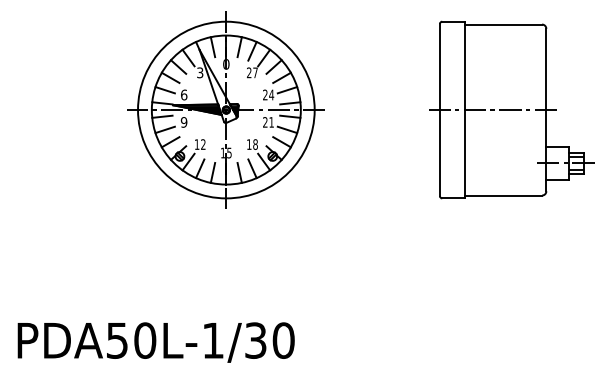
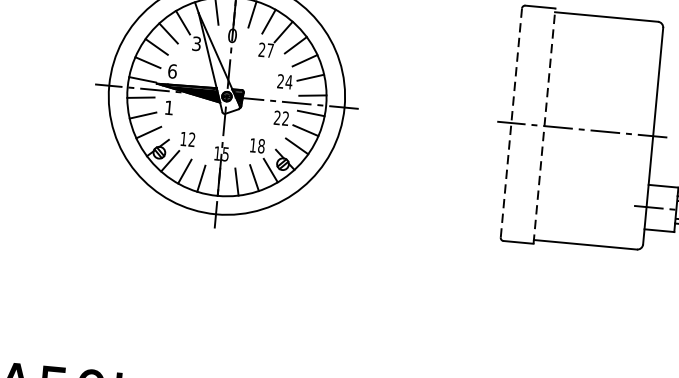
line: (464, 109) -> (544, 125), solid -> dashed
line: (439, 110) -> (510, 123), solid -> dashed
text: (183, 122) -> (168, 107), 9 -> 1
text: (271, 122) -> (285, 118), 21 -> 22

